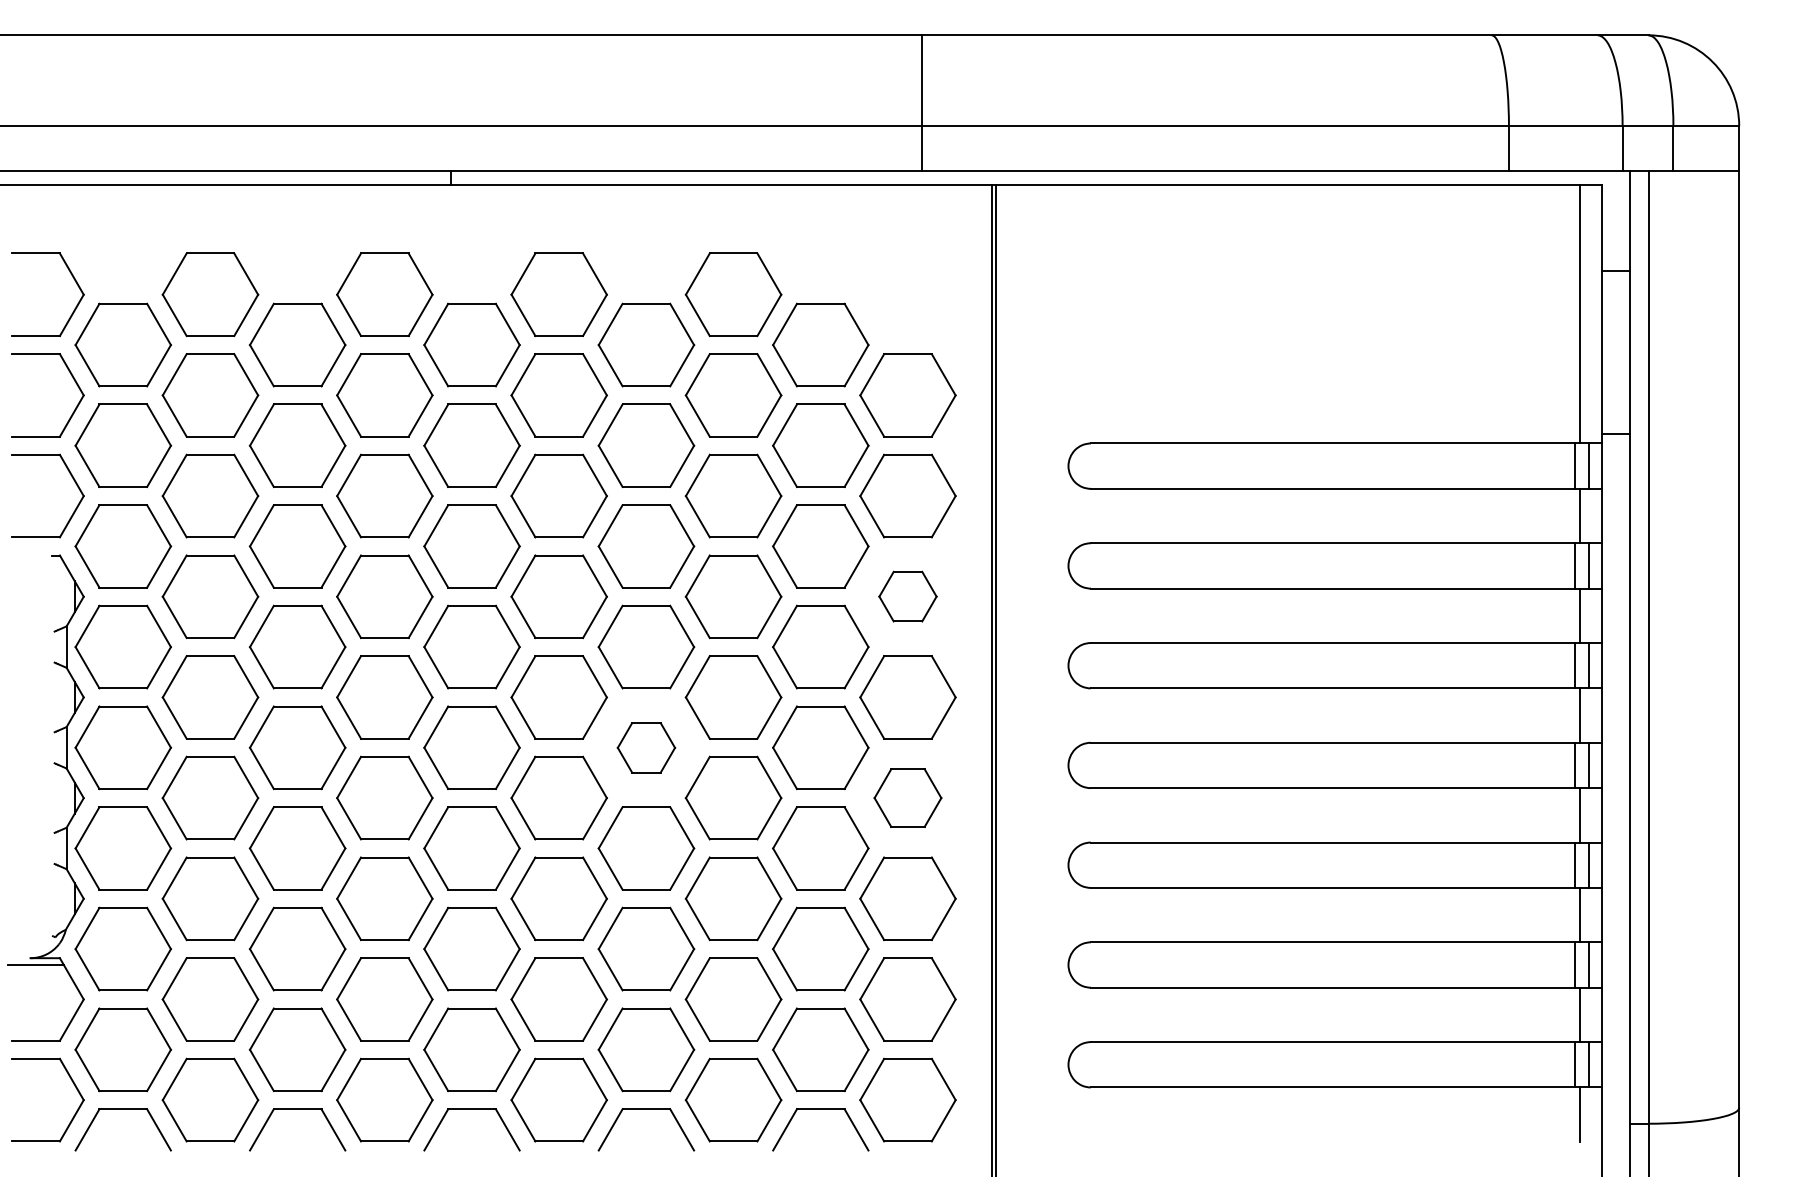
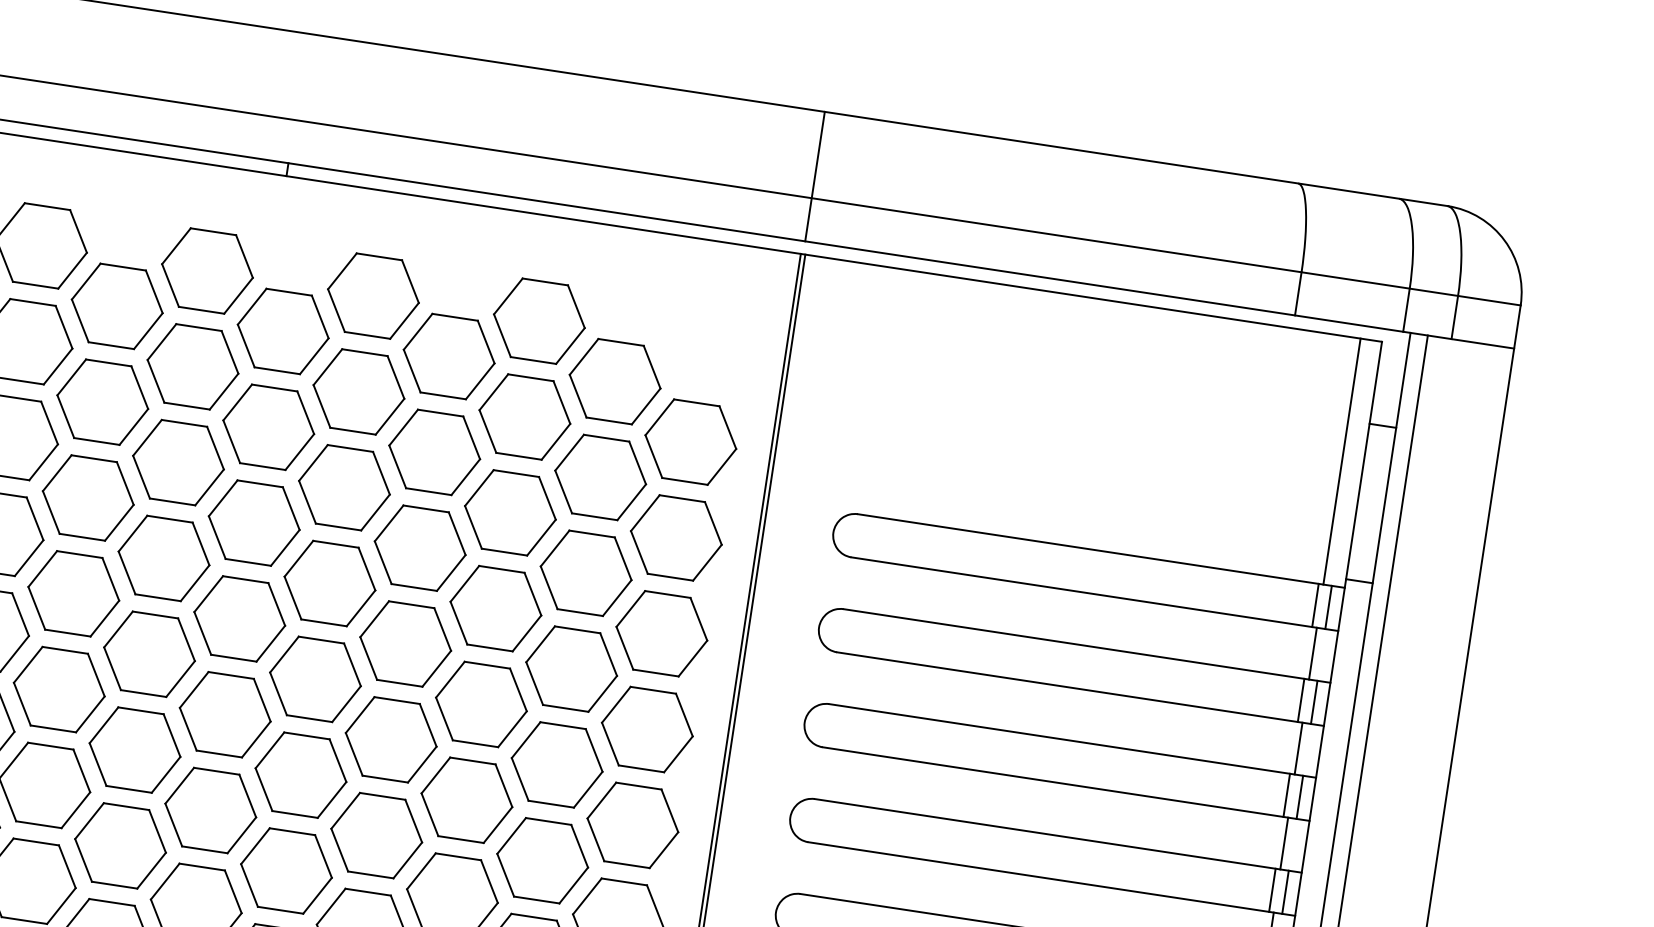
line: (922, 103) -> (815, 176), moved
part: (907, 596) -> (661, 633), size x1.67
part: (646, 747) -> (391, 739), size x1.67
part: (907, 797) -> (632, 824), size x1.43

